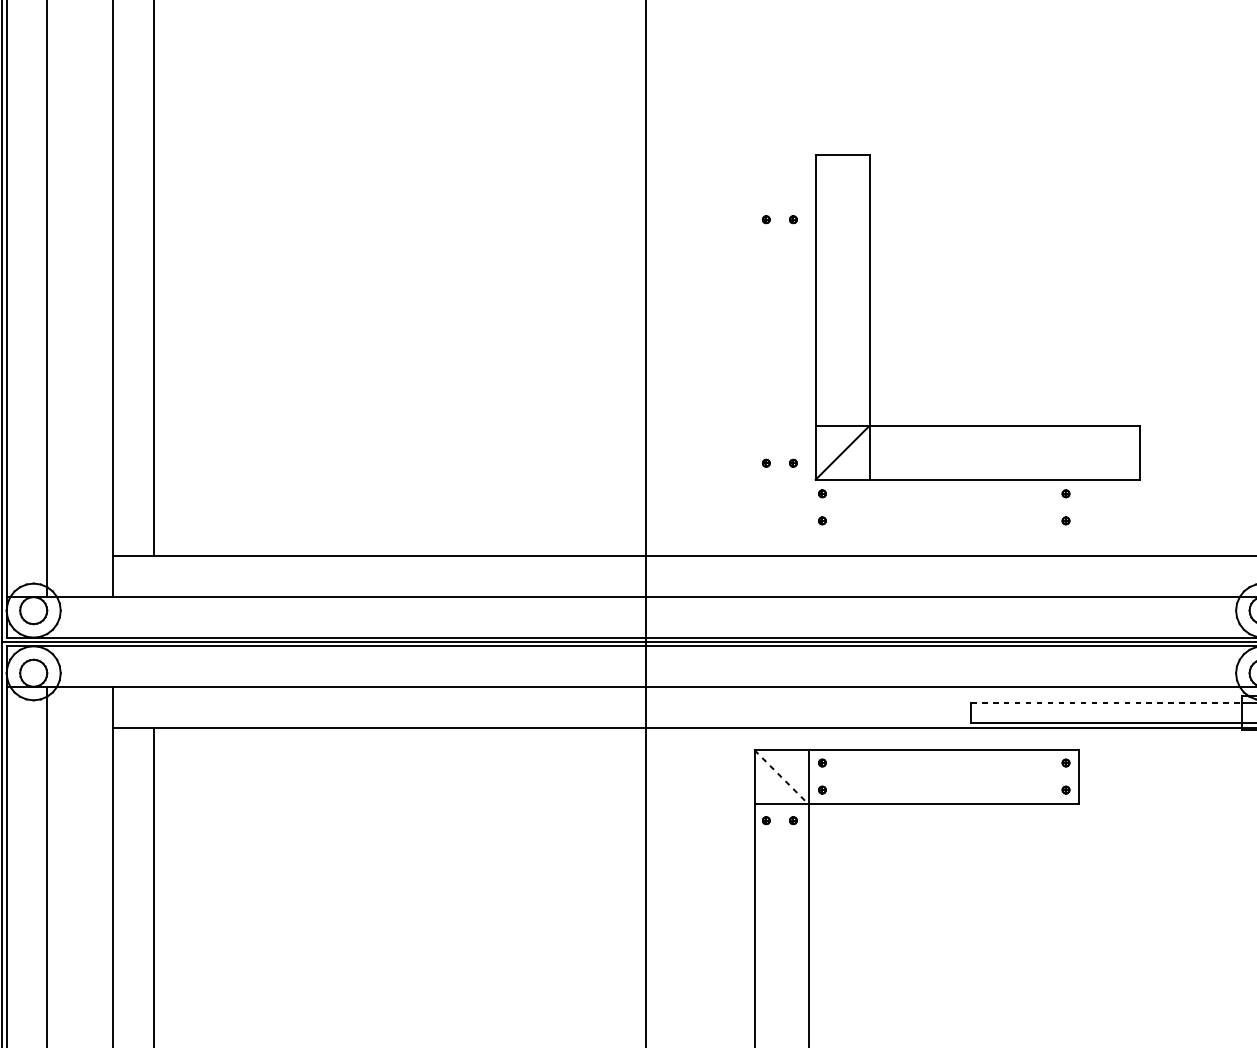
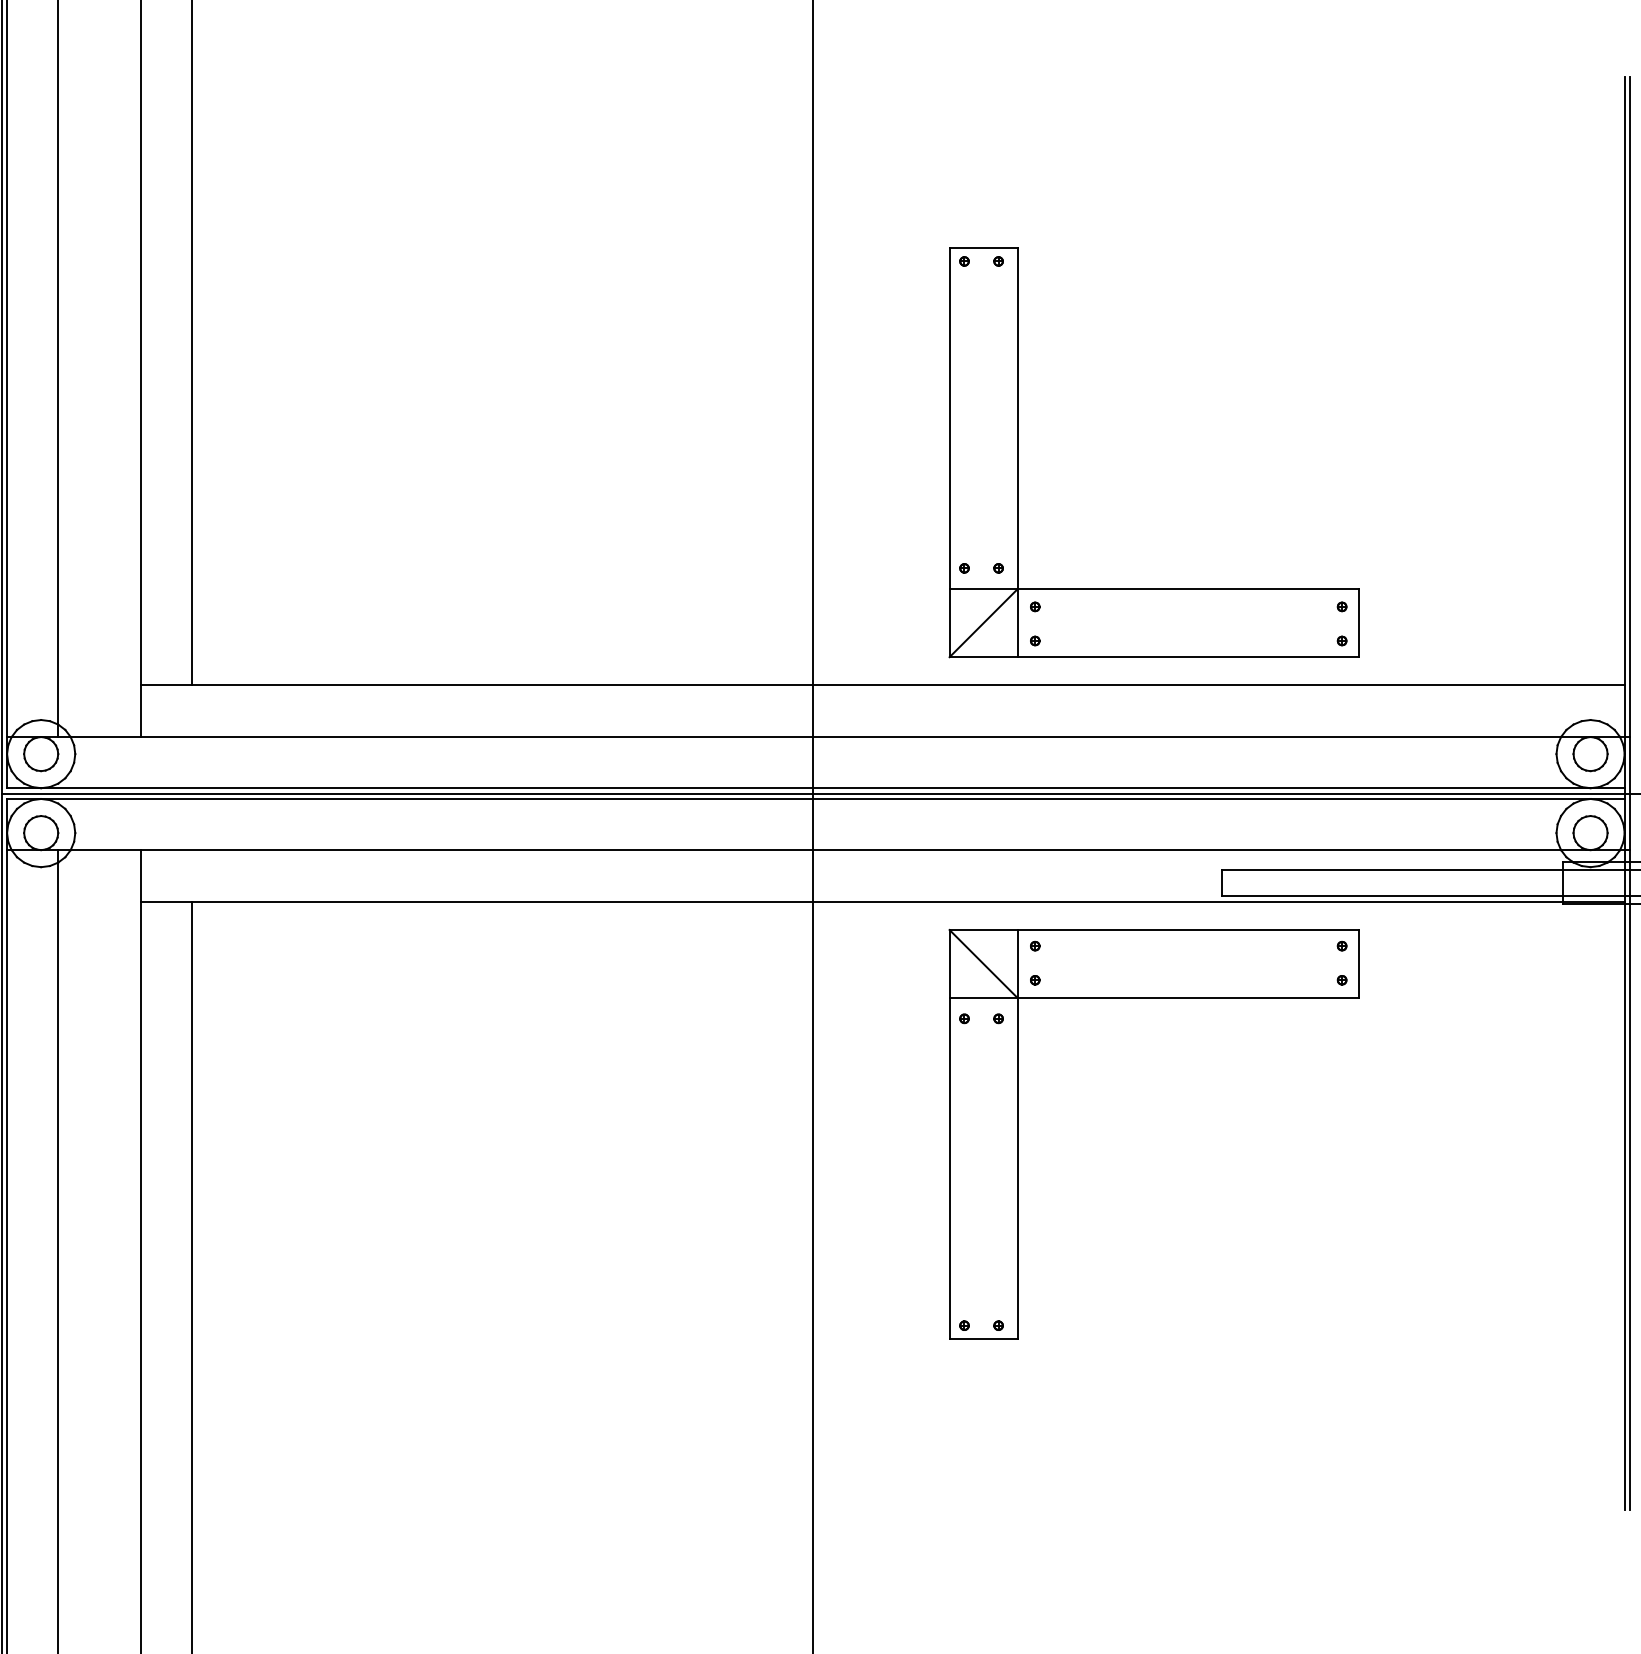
part: (870, 317) -> (1018, 452), moved
line: (1105, 702) -> (1392, 870), dashed -> solid
line: (782, 777) -> (984, 964), dashed -> solid

